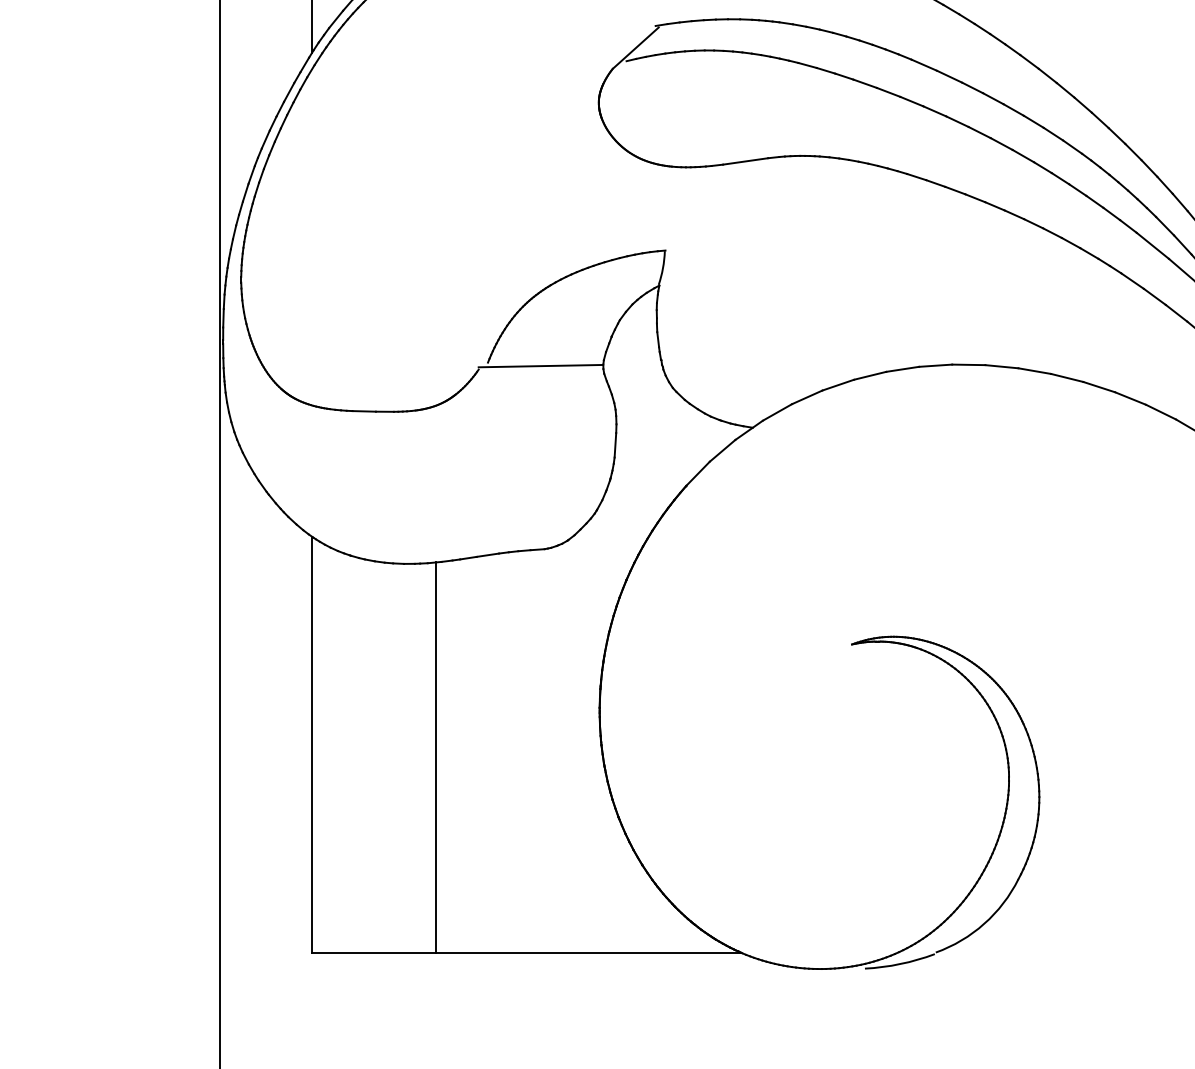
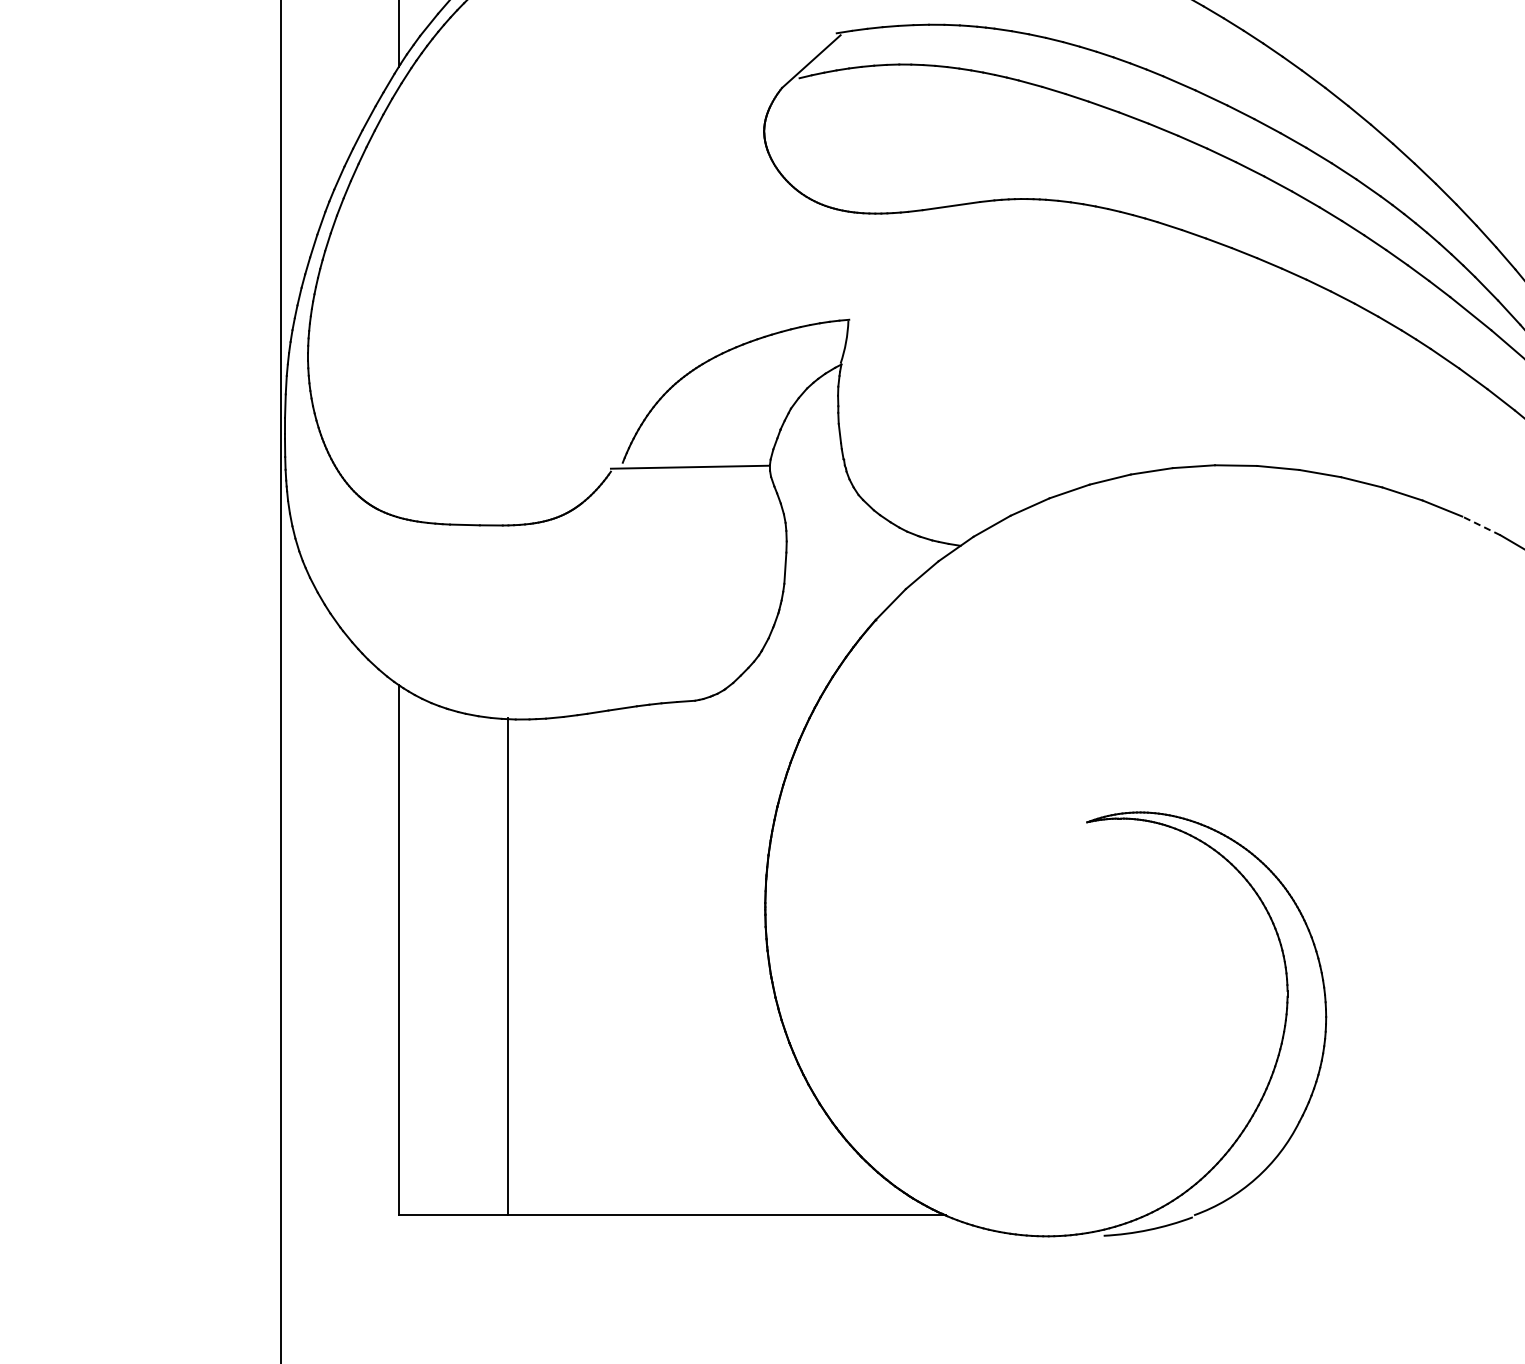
line: (1160, 411) -> (1480, 525), solid -> dashed
line: (436, 757) -> (507, 966), moved

